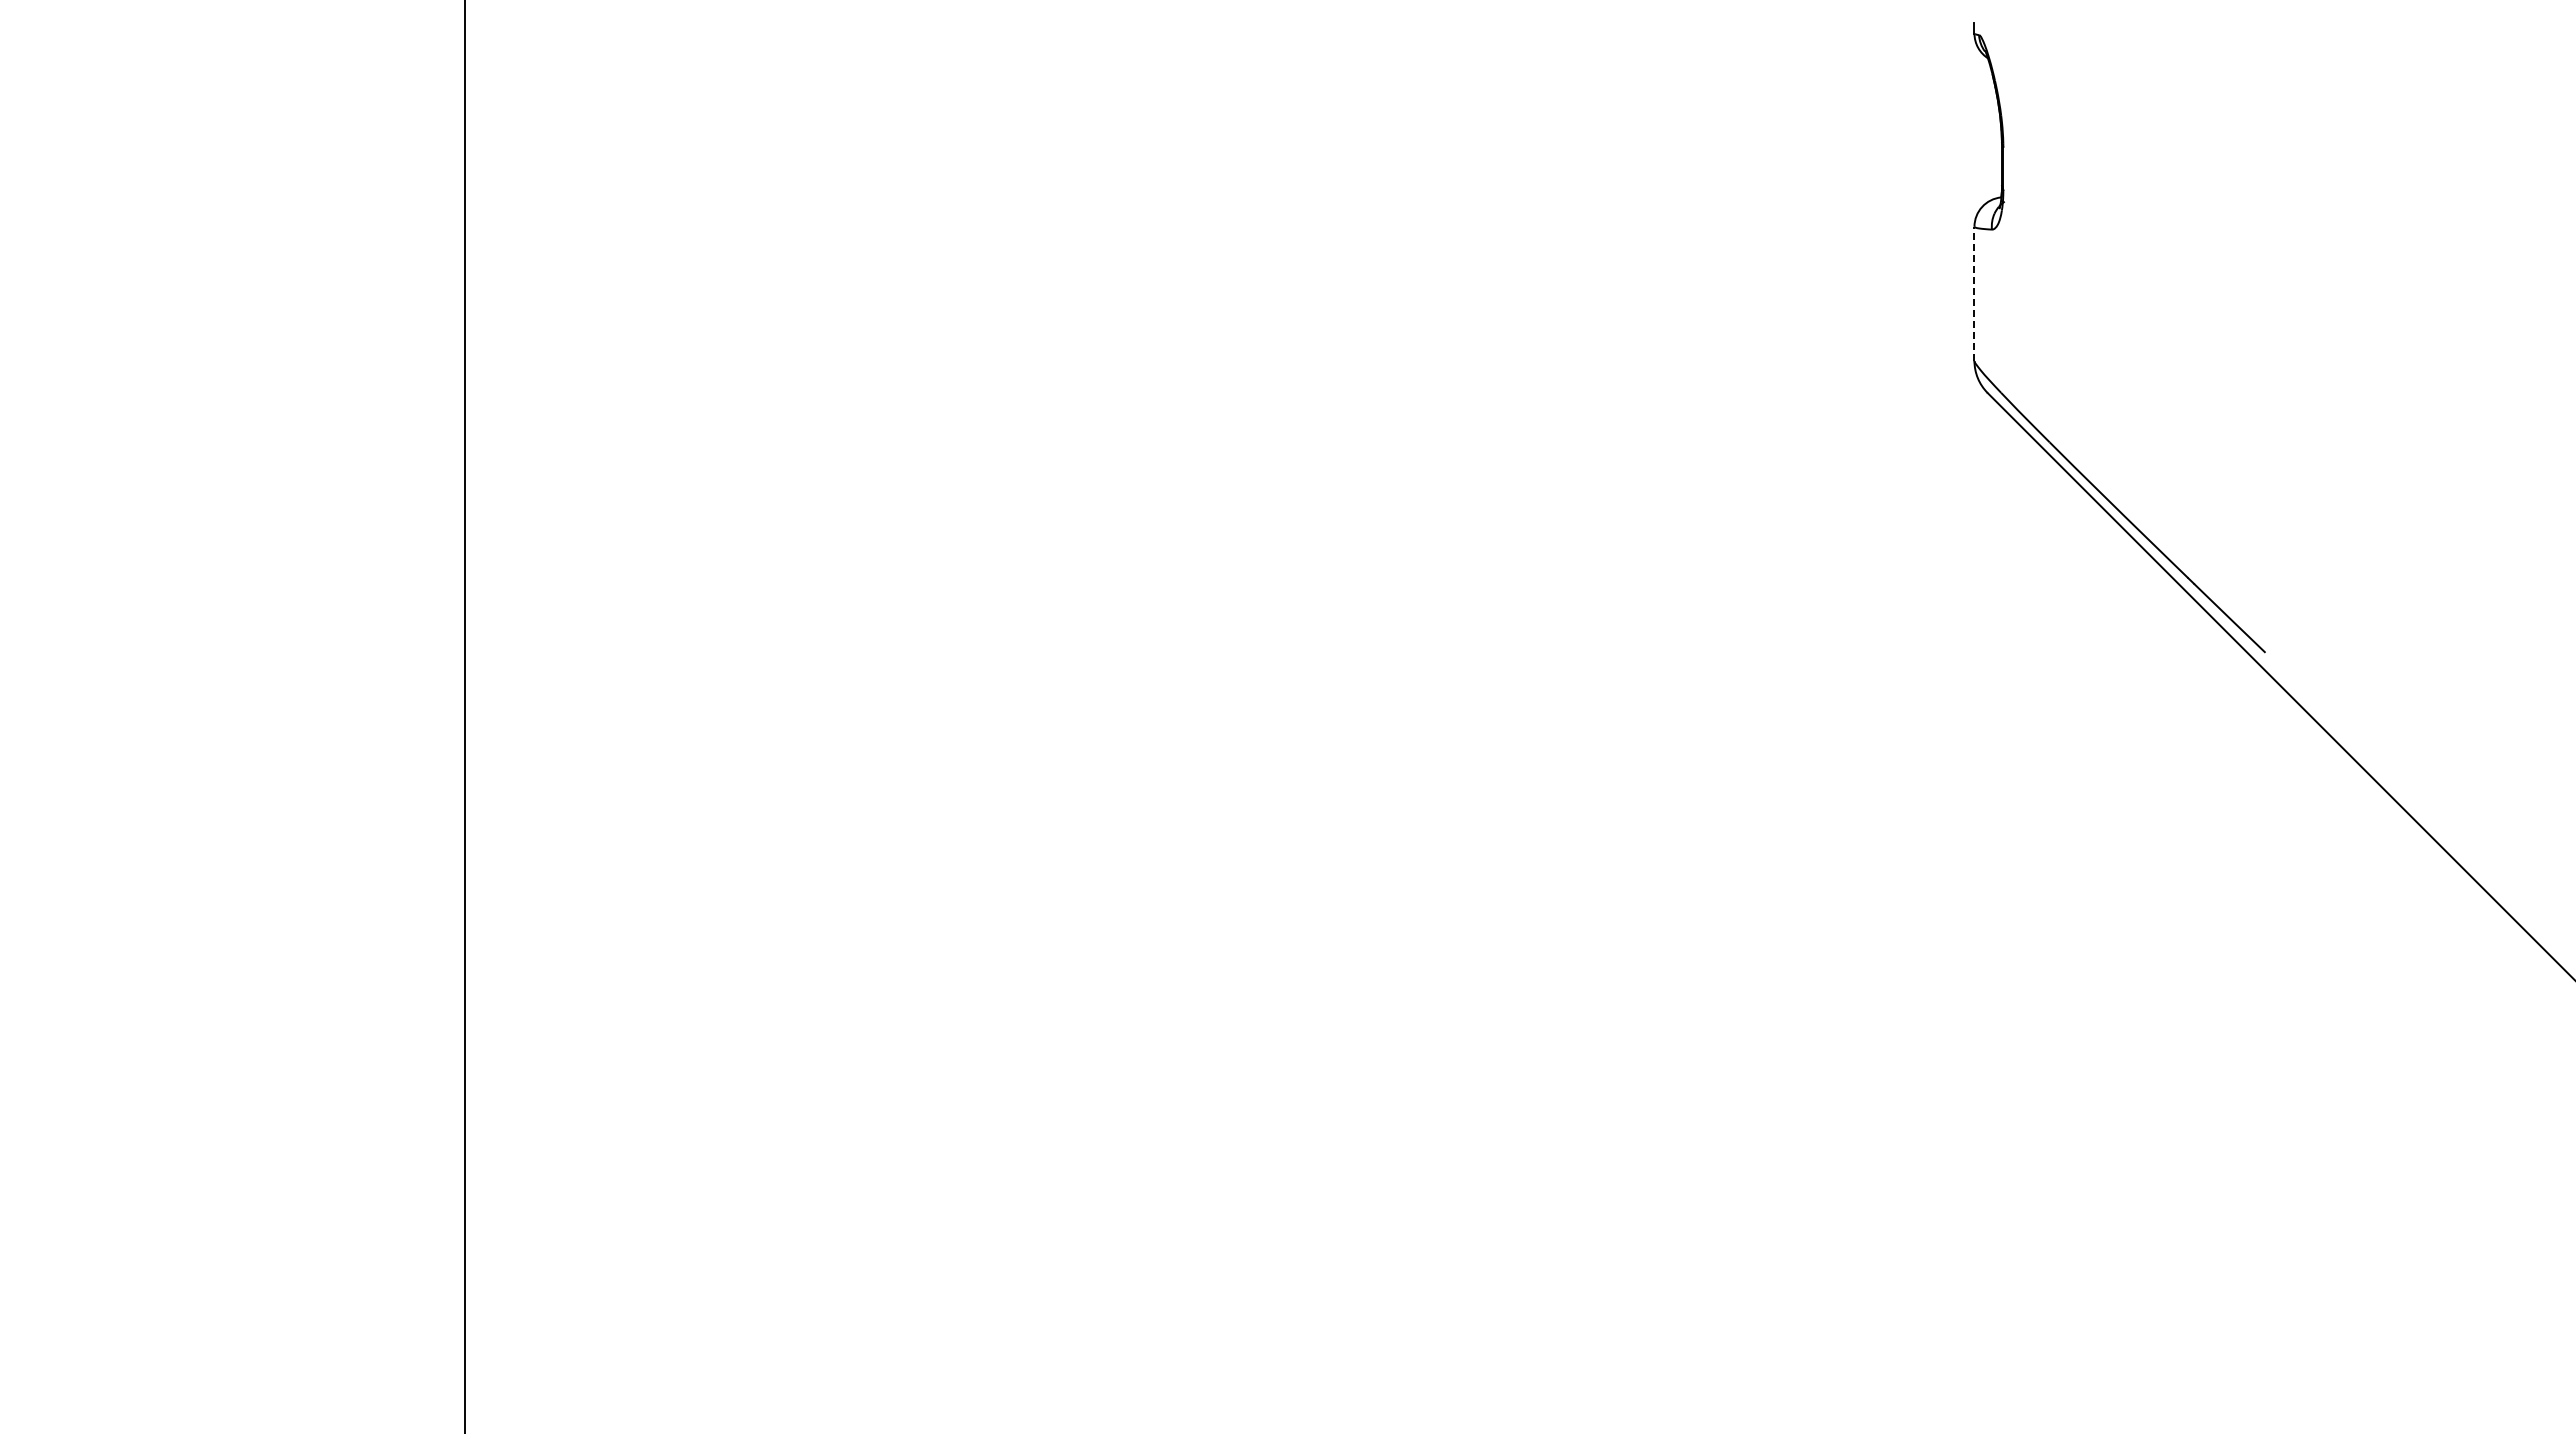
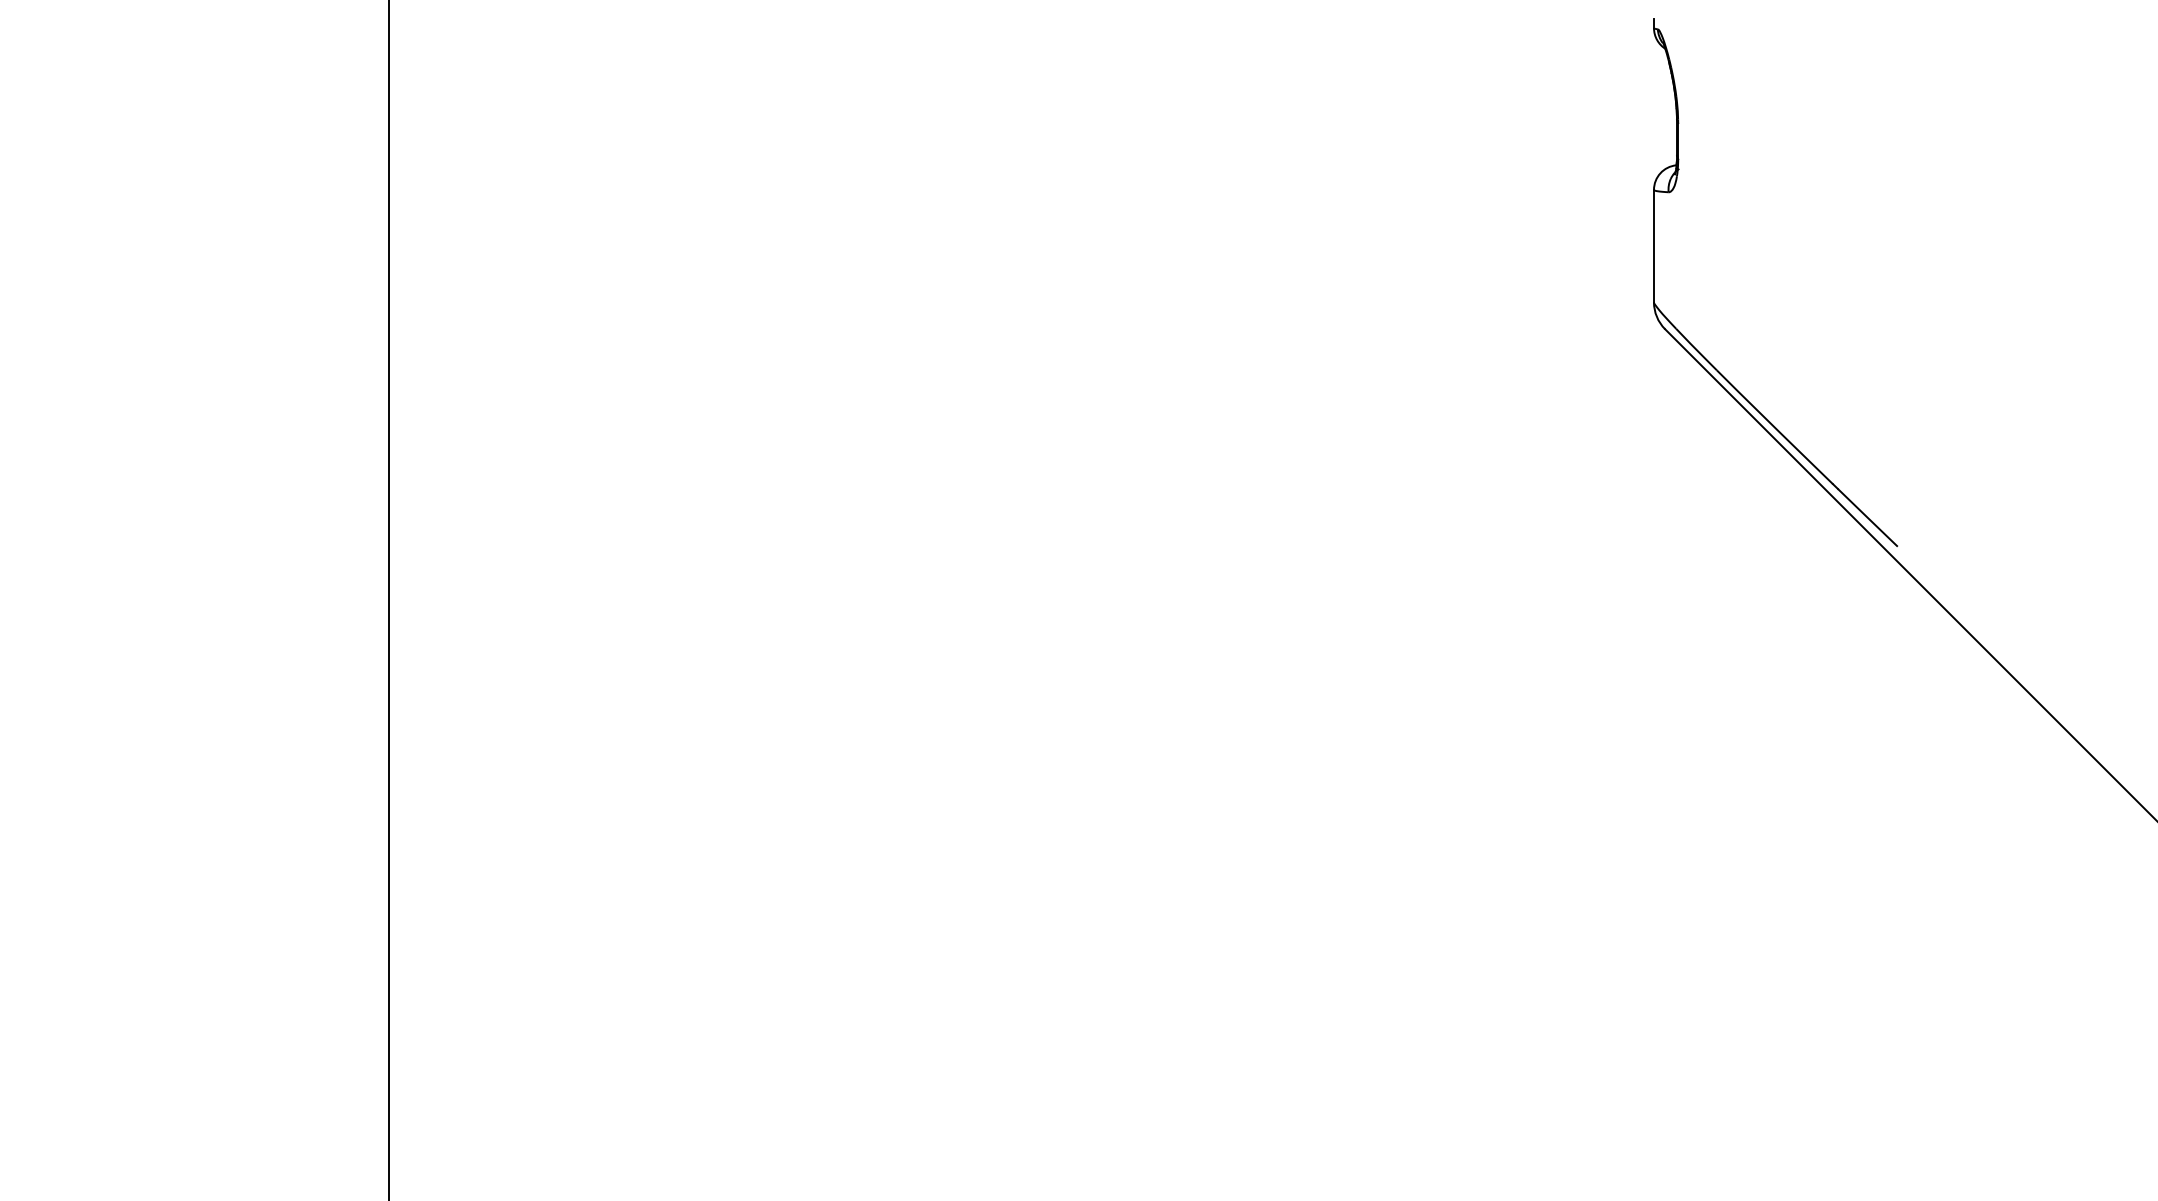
line: (1974, 293) -> (1654, 245), dashed -> solid

